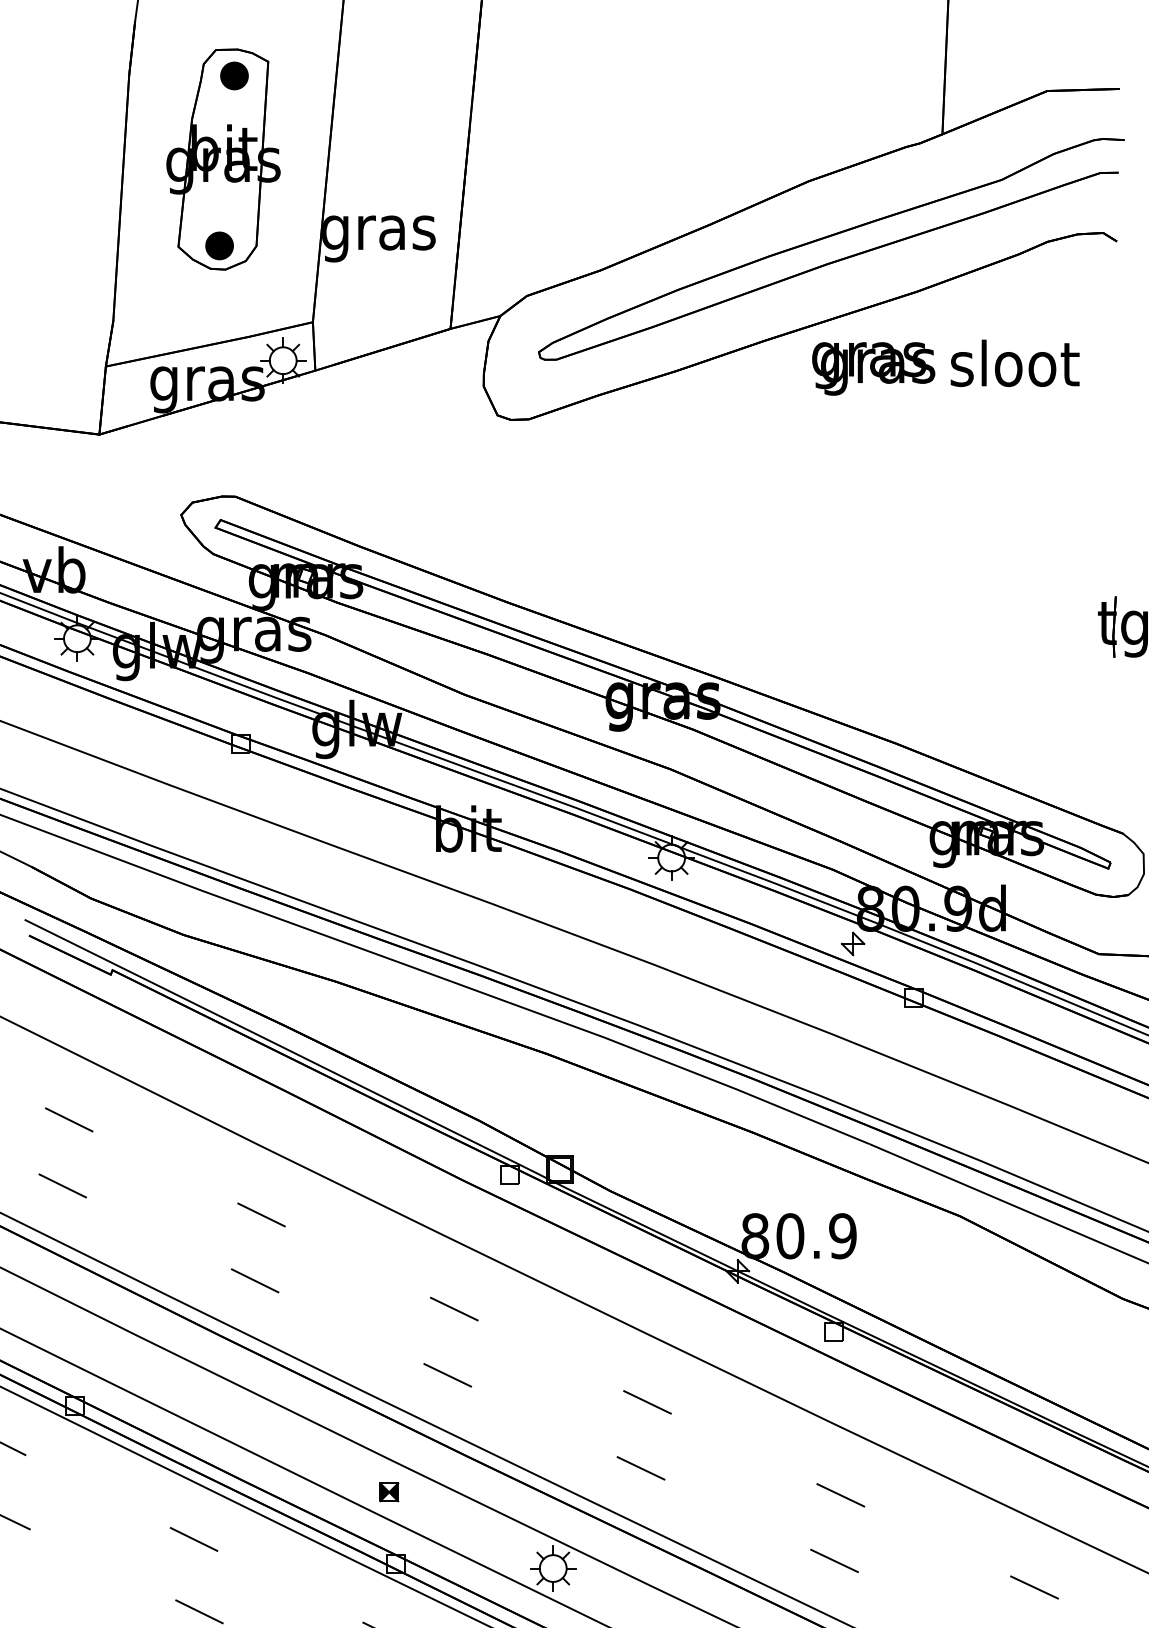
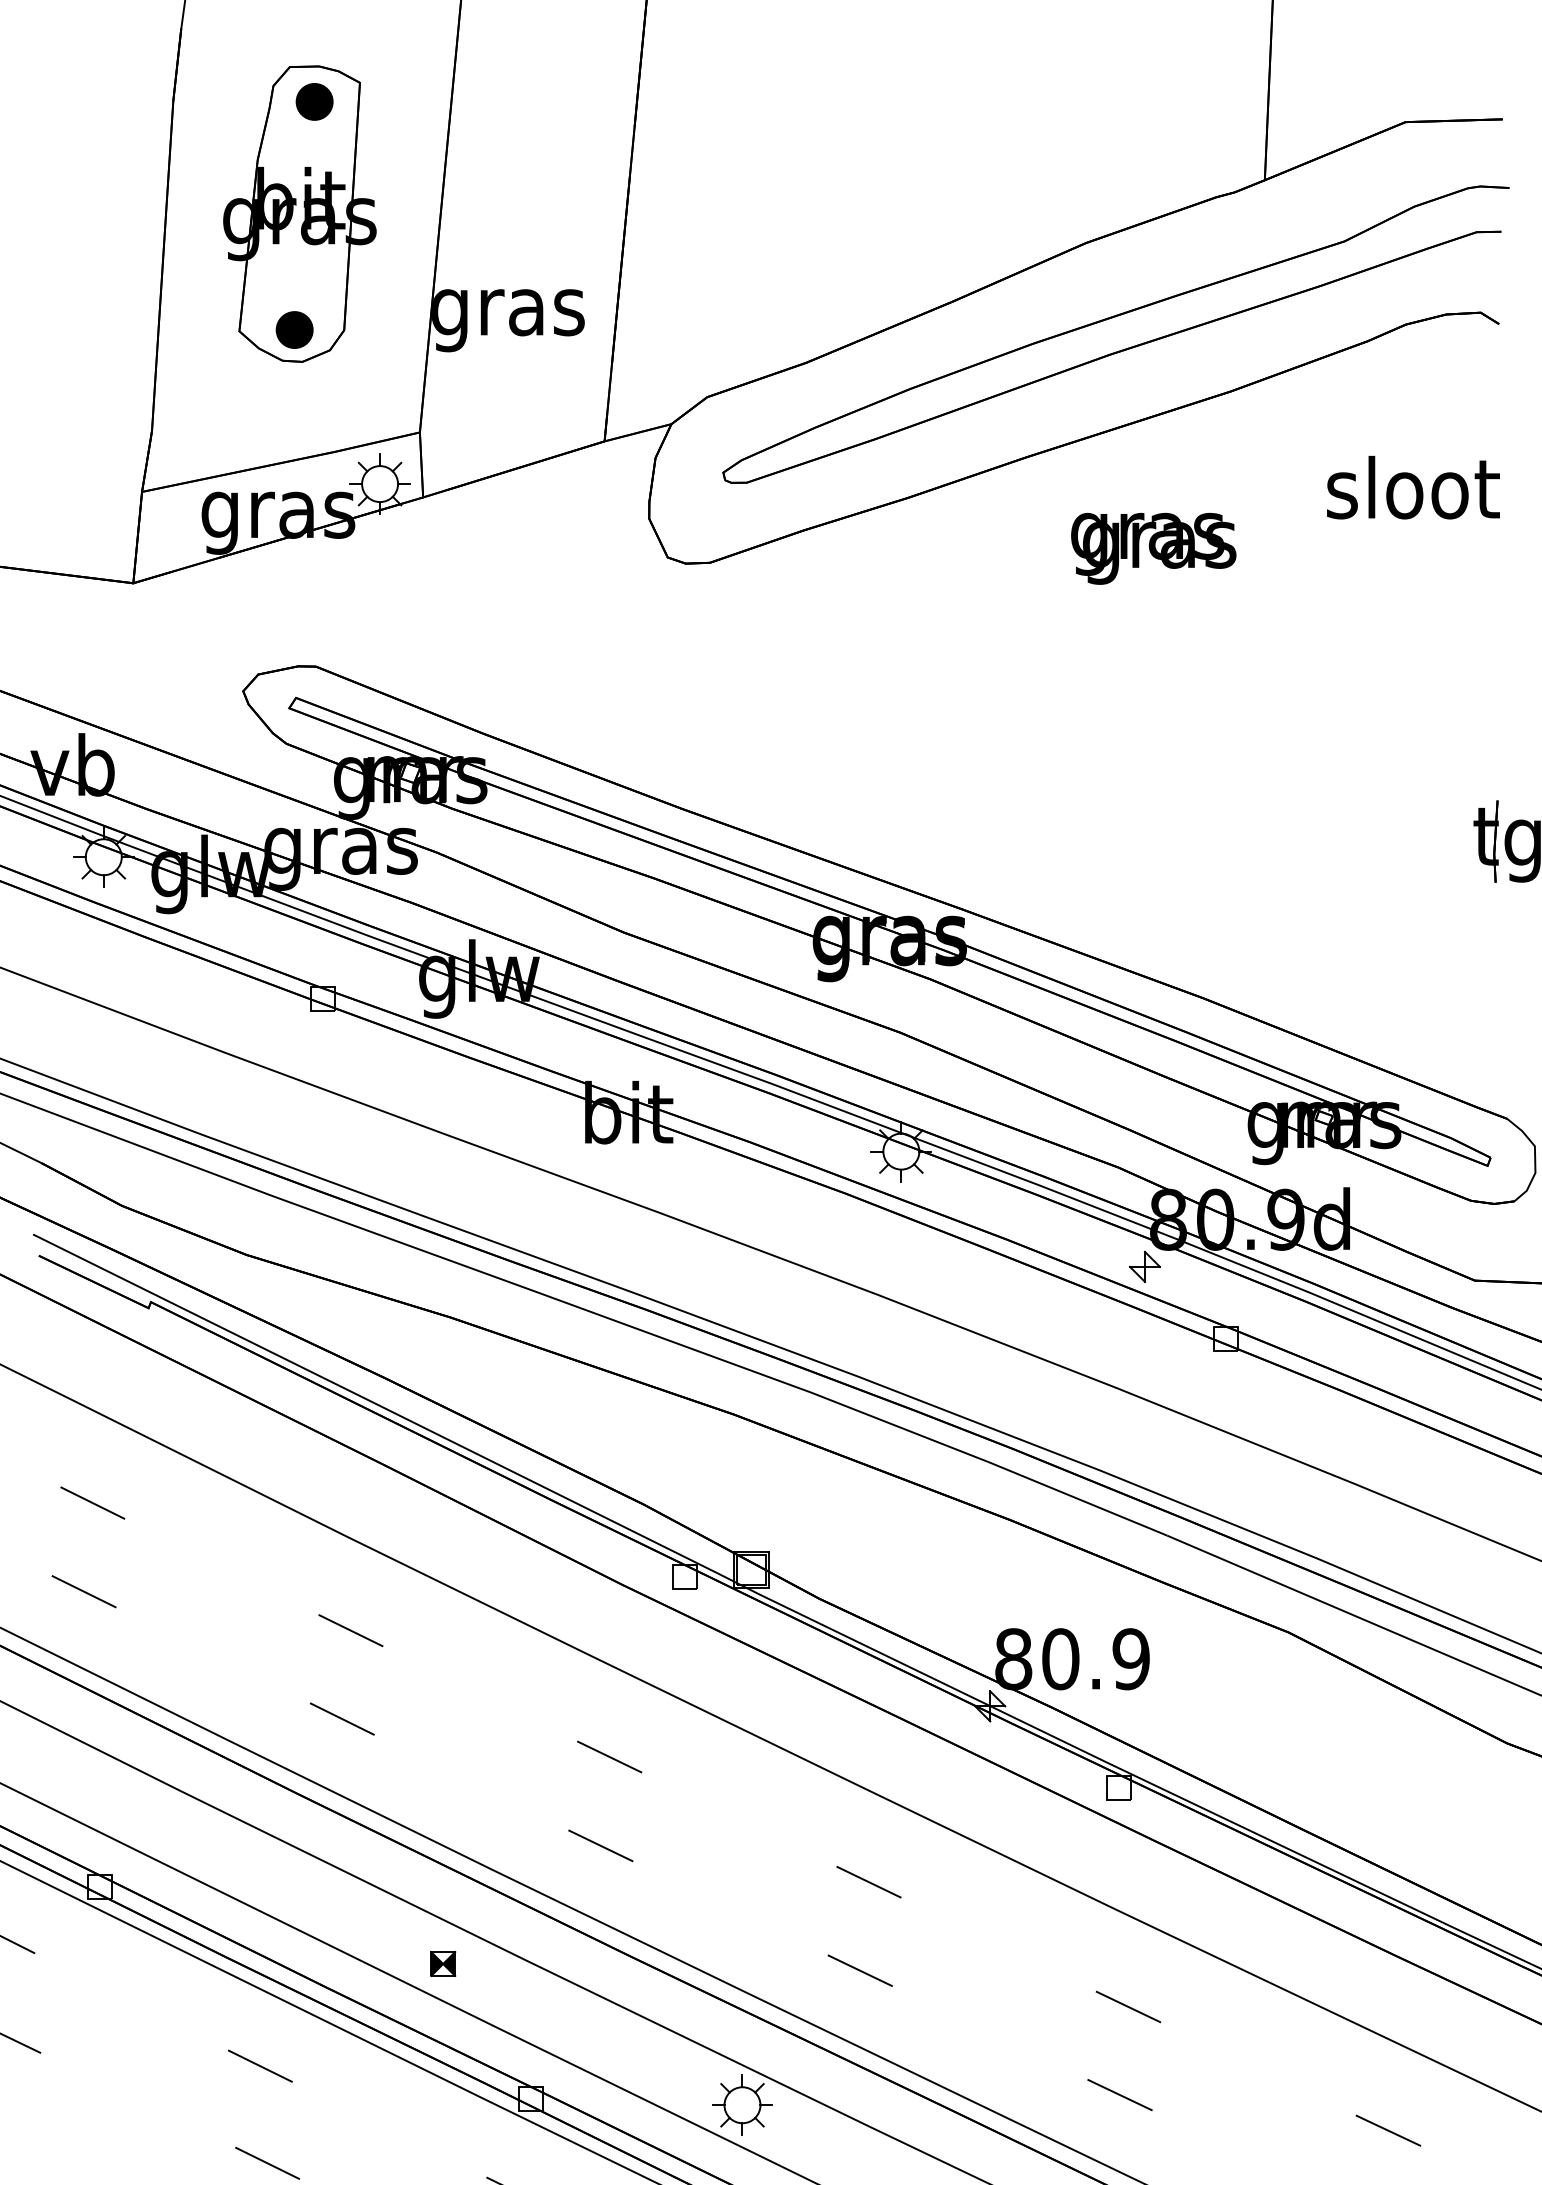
text: (1014, 362) -> (1412, 486), moved
text: (873, 368) -> (1153, 548), moved
part: (389, 1492) -> (443, 1964), moved

